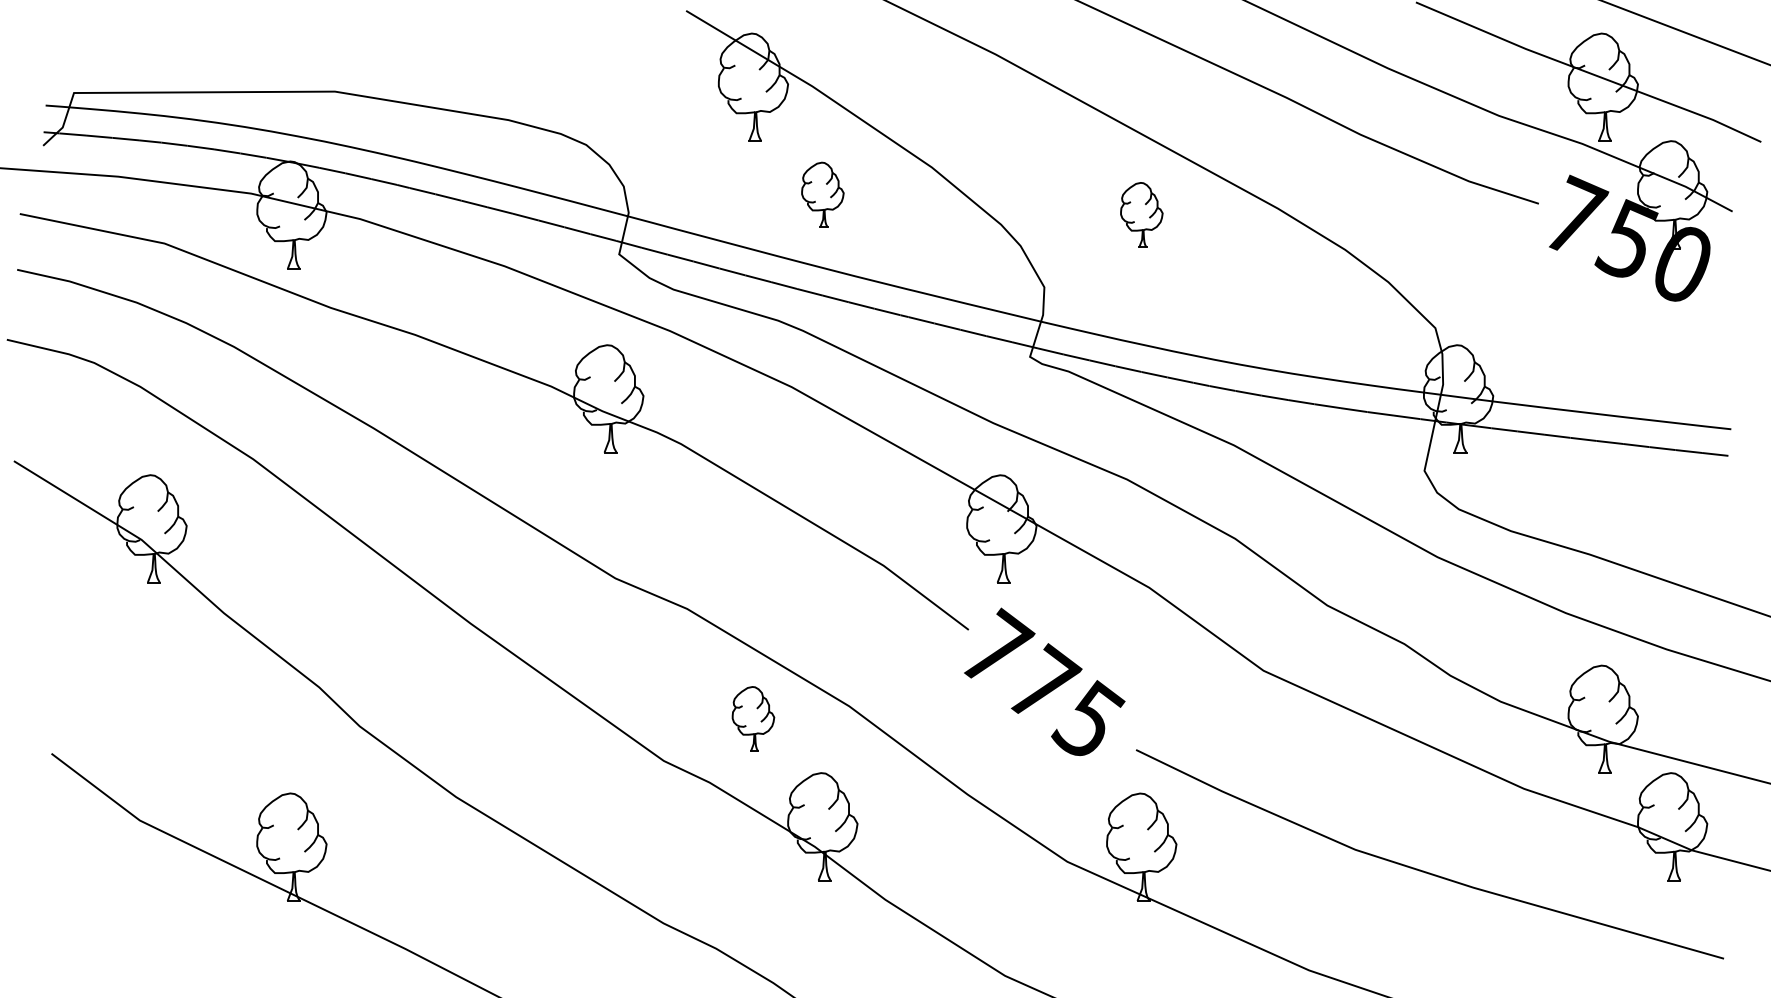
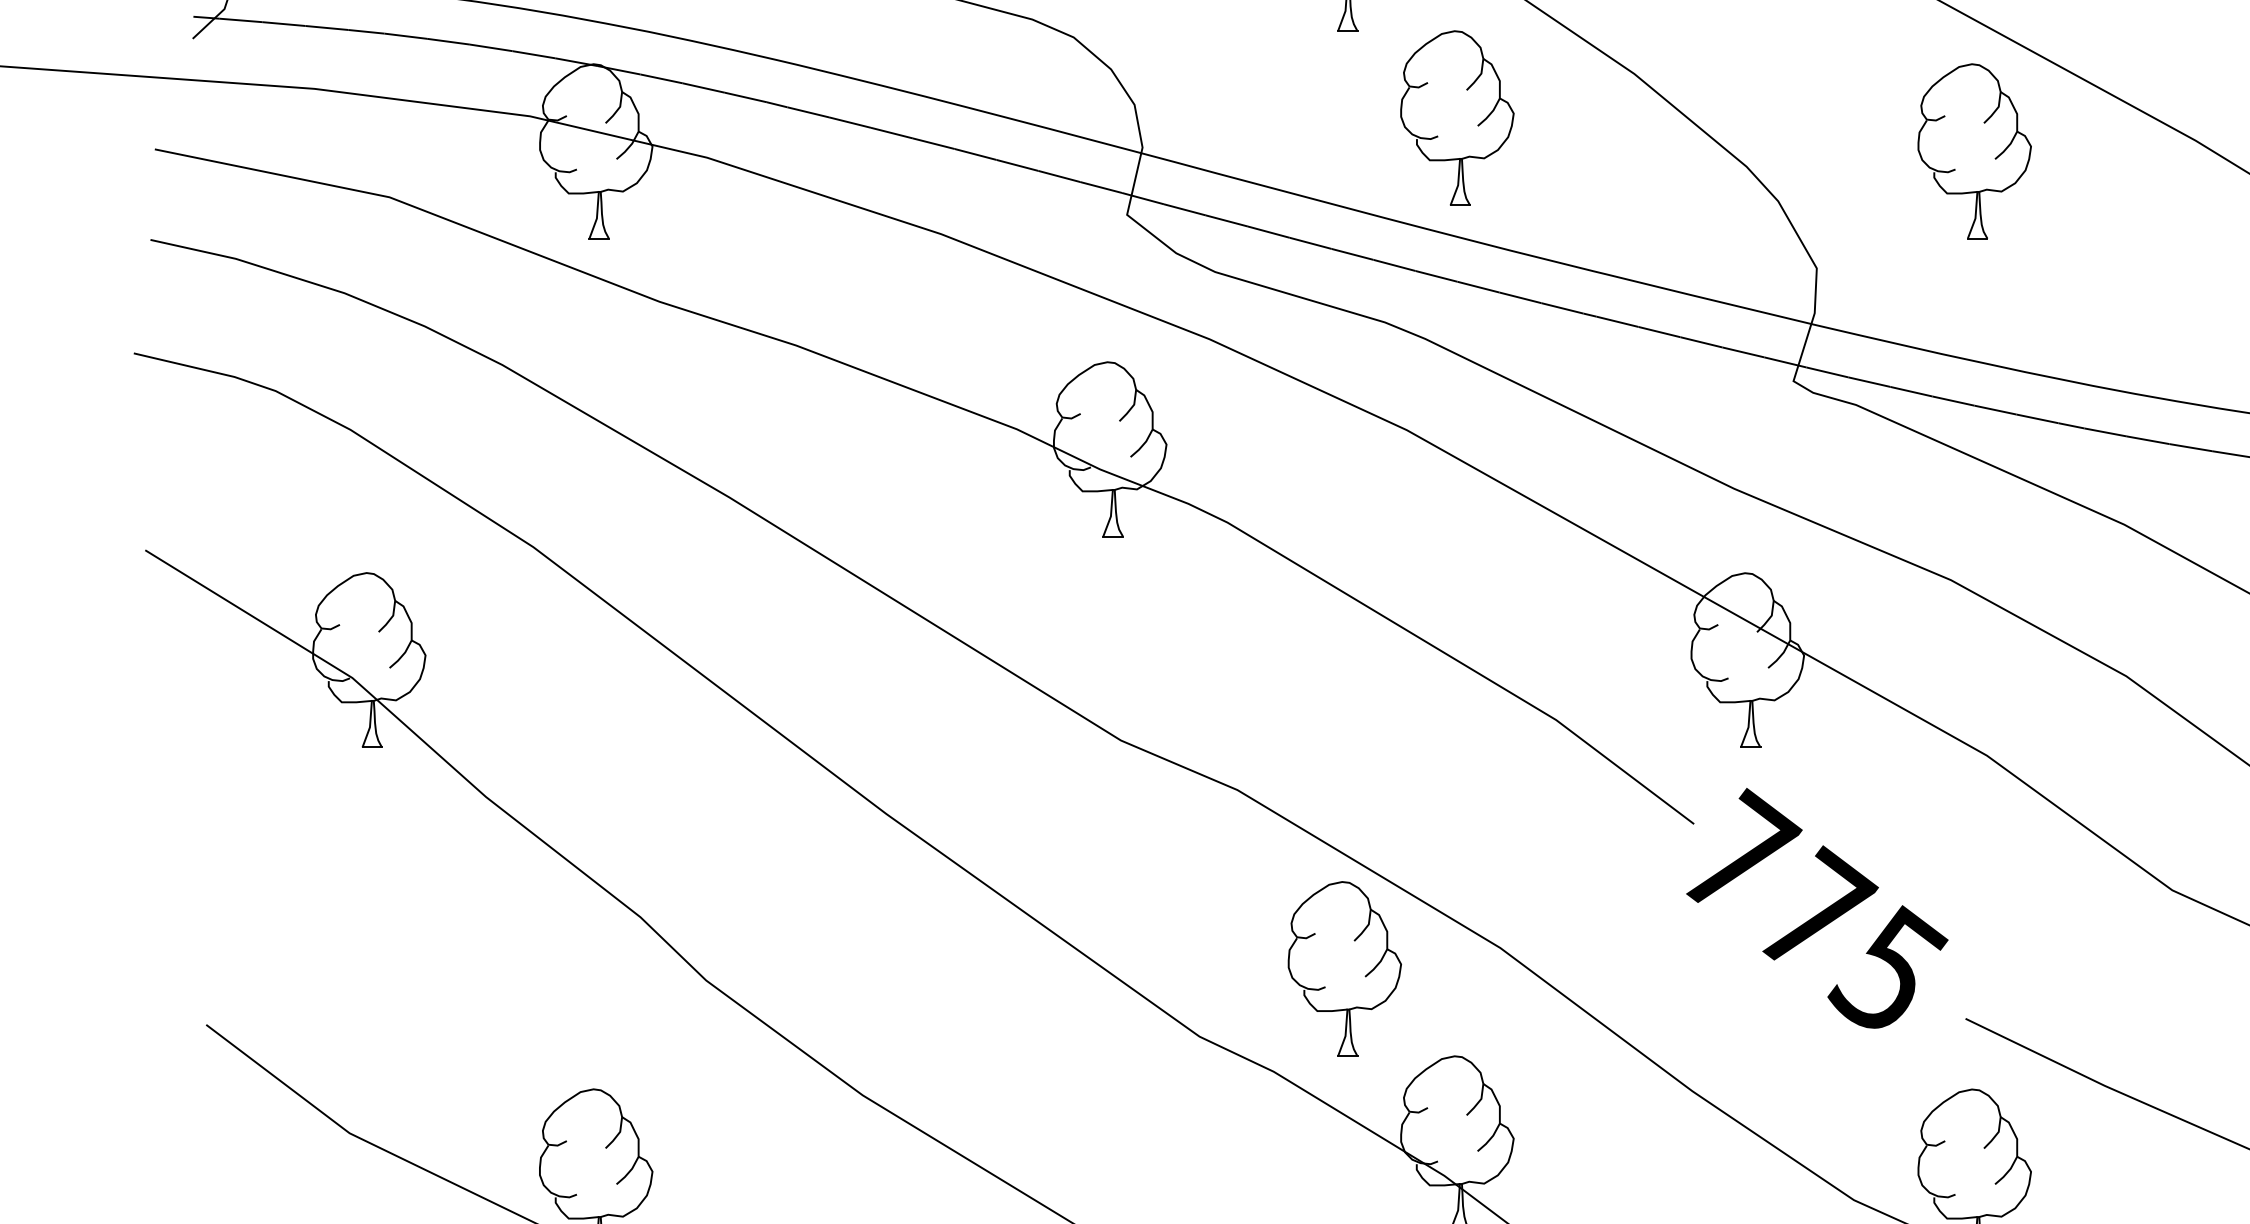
part: (822, 194) -> (1456, 117), size x1.67
part: (1141, 214) -> (1974, 150), size x1.67
part: (753, 718) -> (1344, 967), size x1.67

